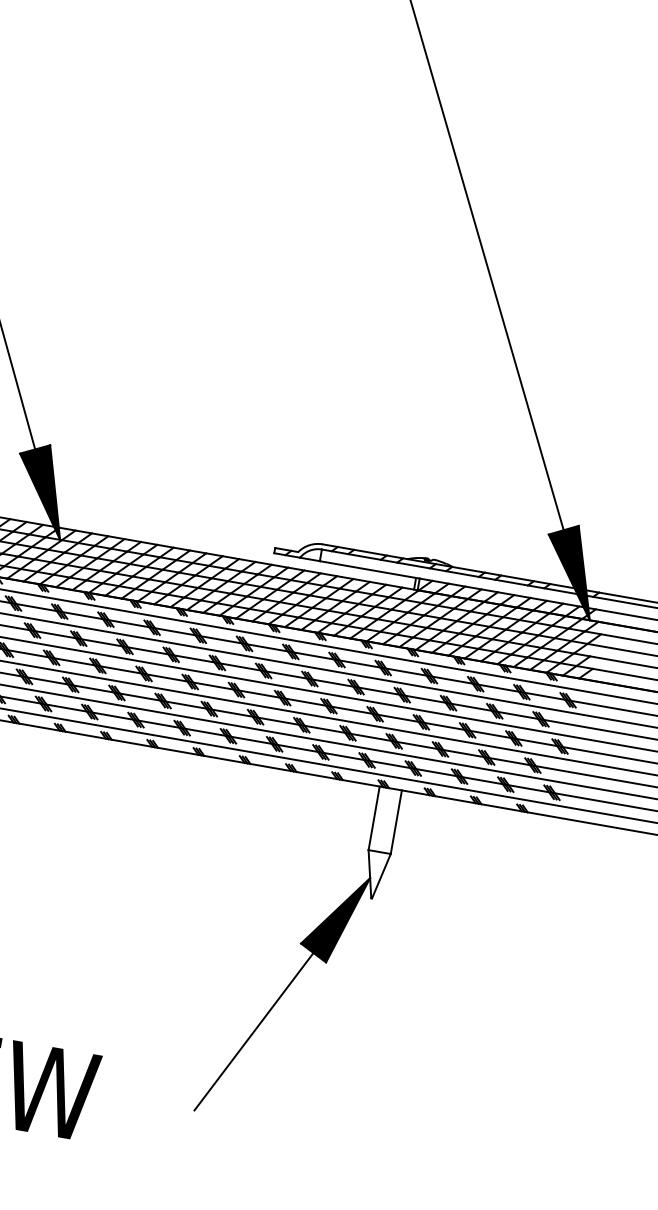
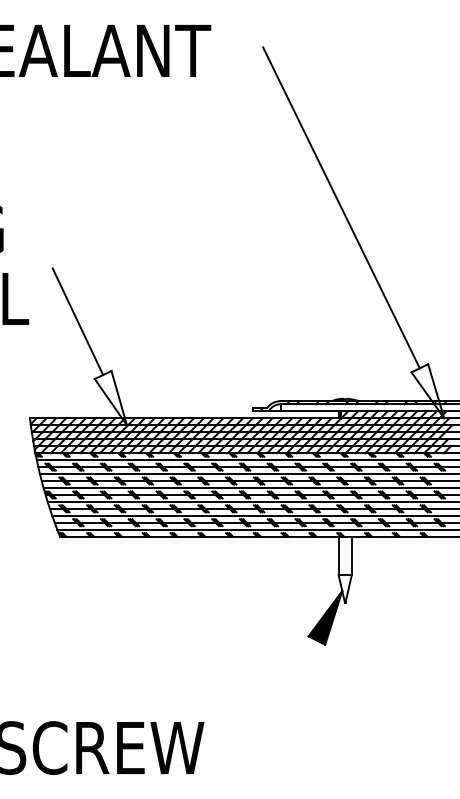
fill: (40, 490) -> (110, 398), removed
fill: (569, 570) -> (427, 391), removed
line: (252, 1031) -> (289, 692), removed

